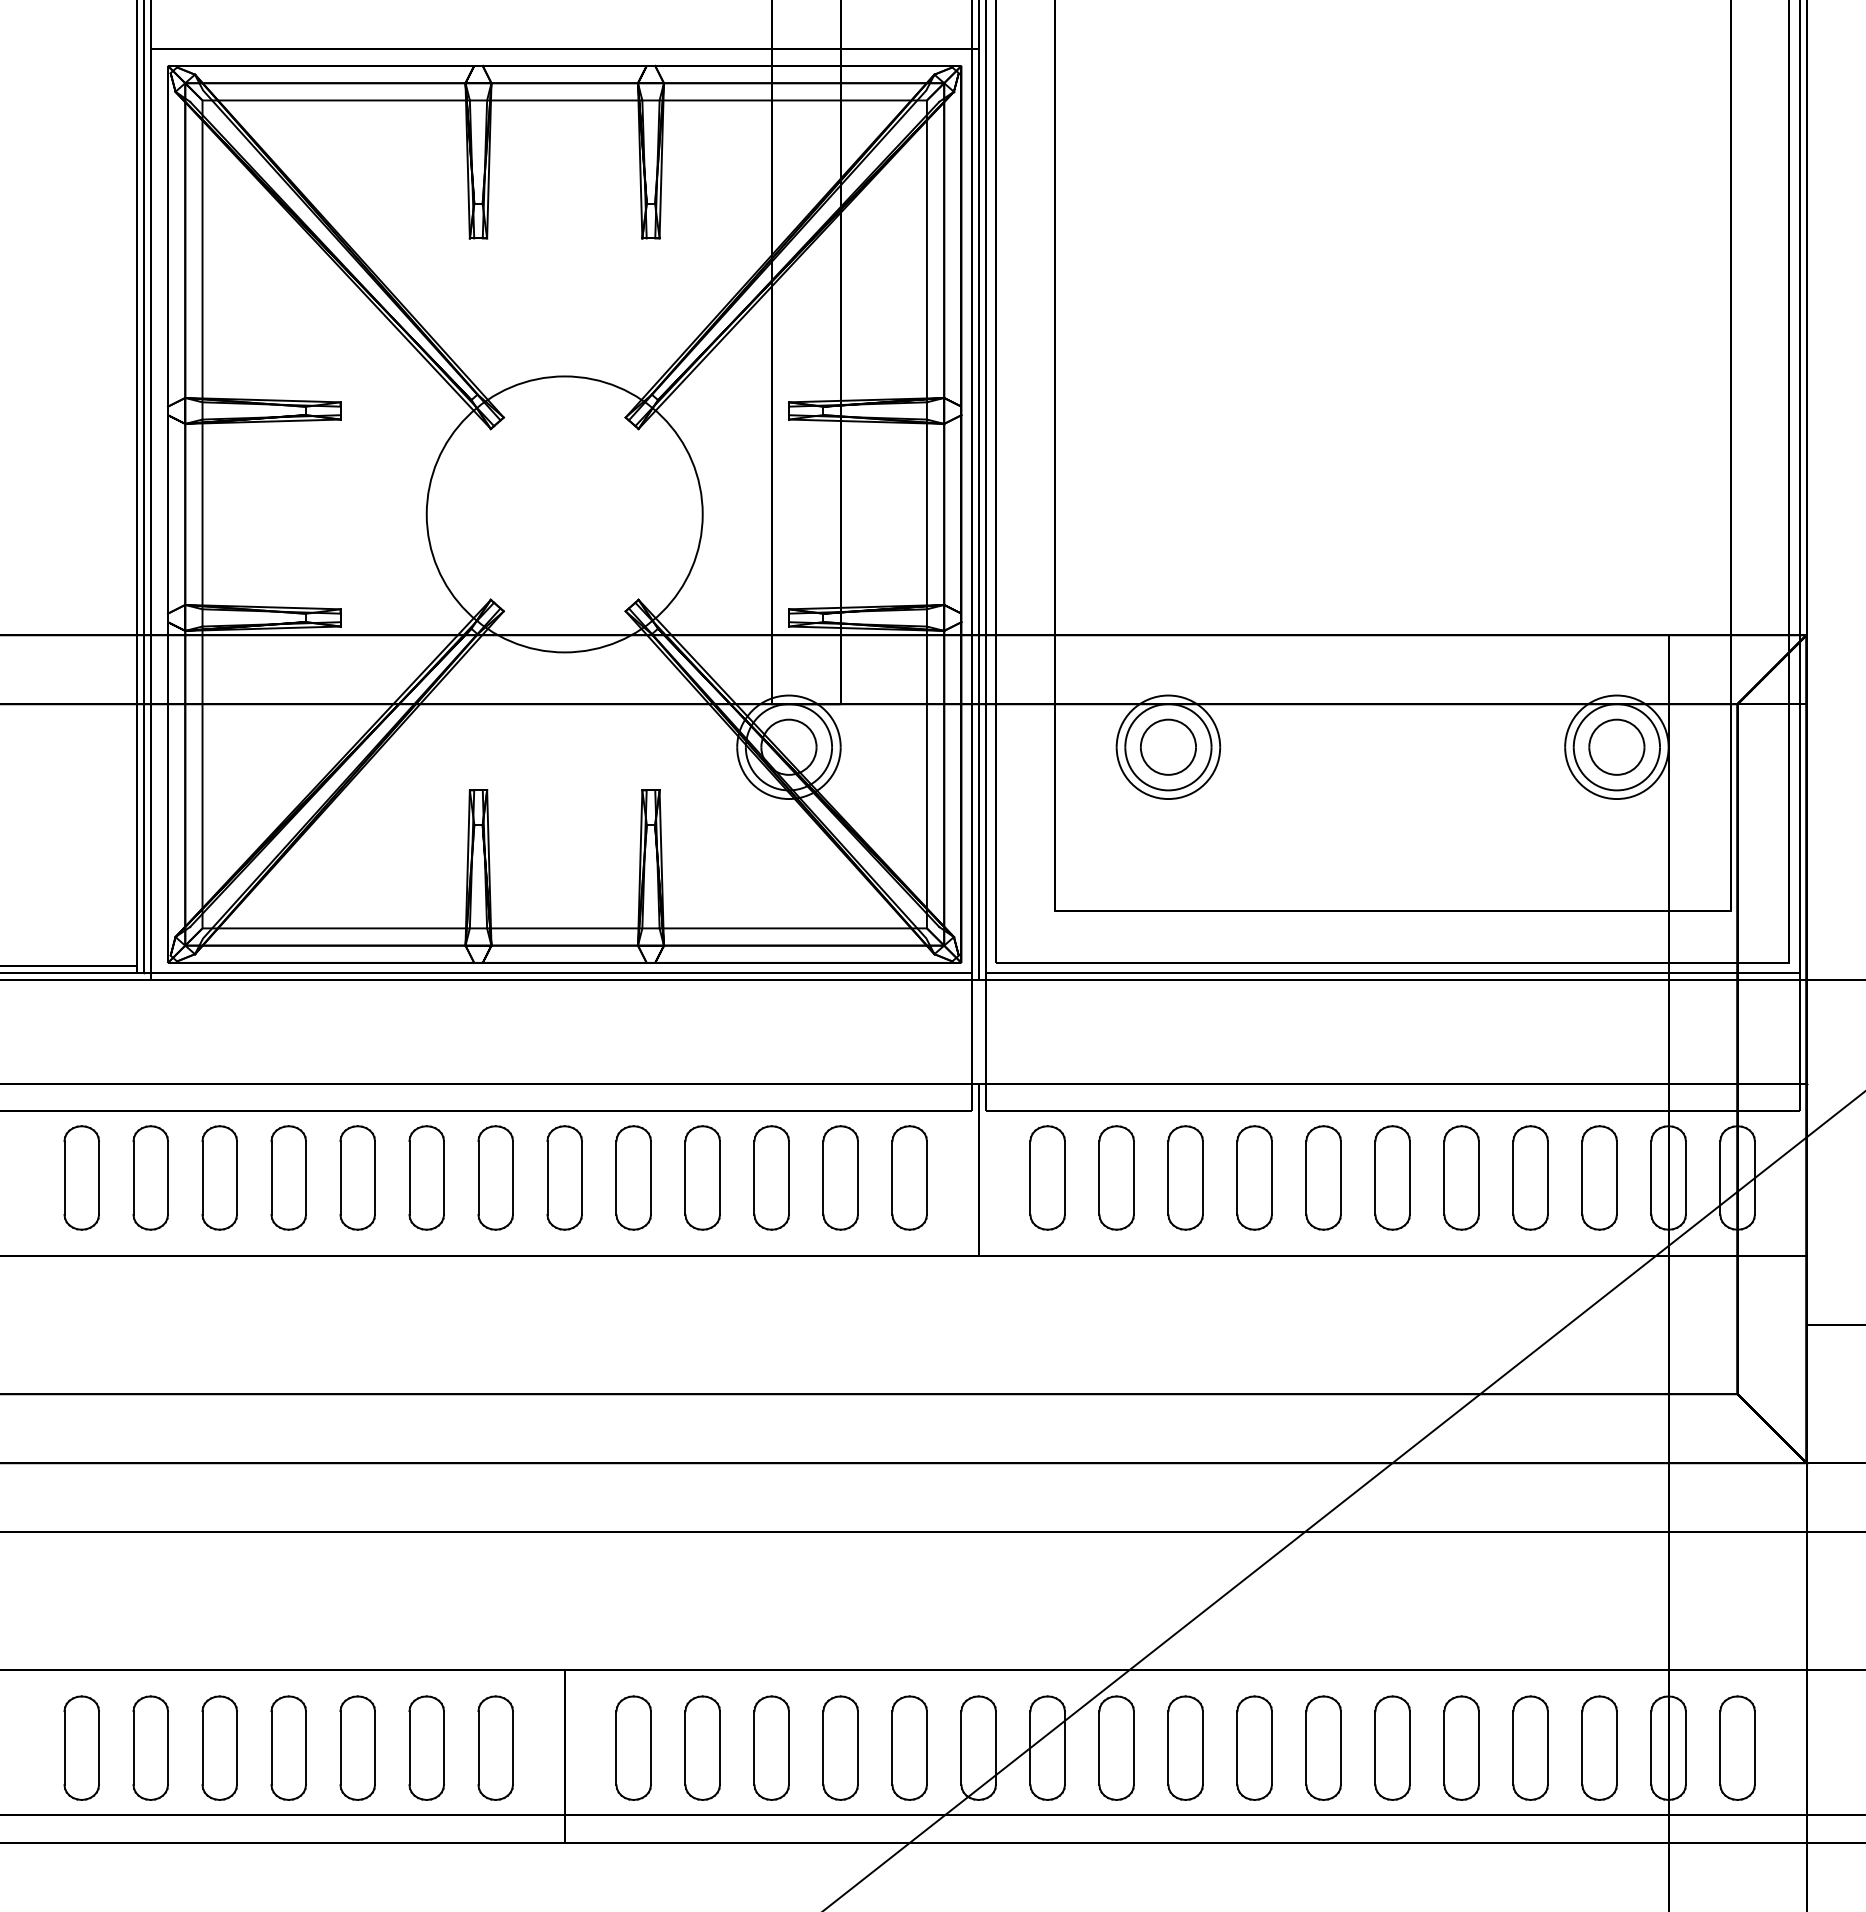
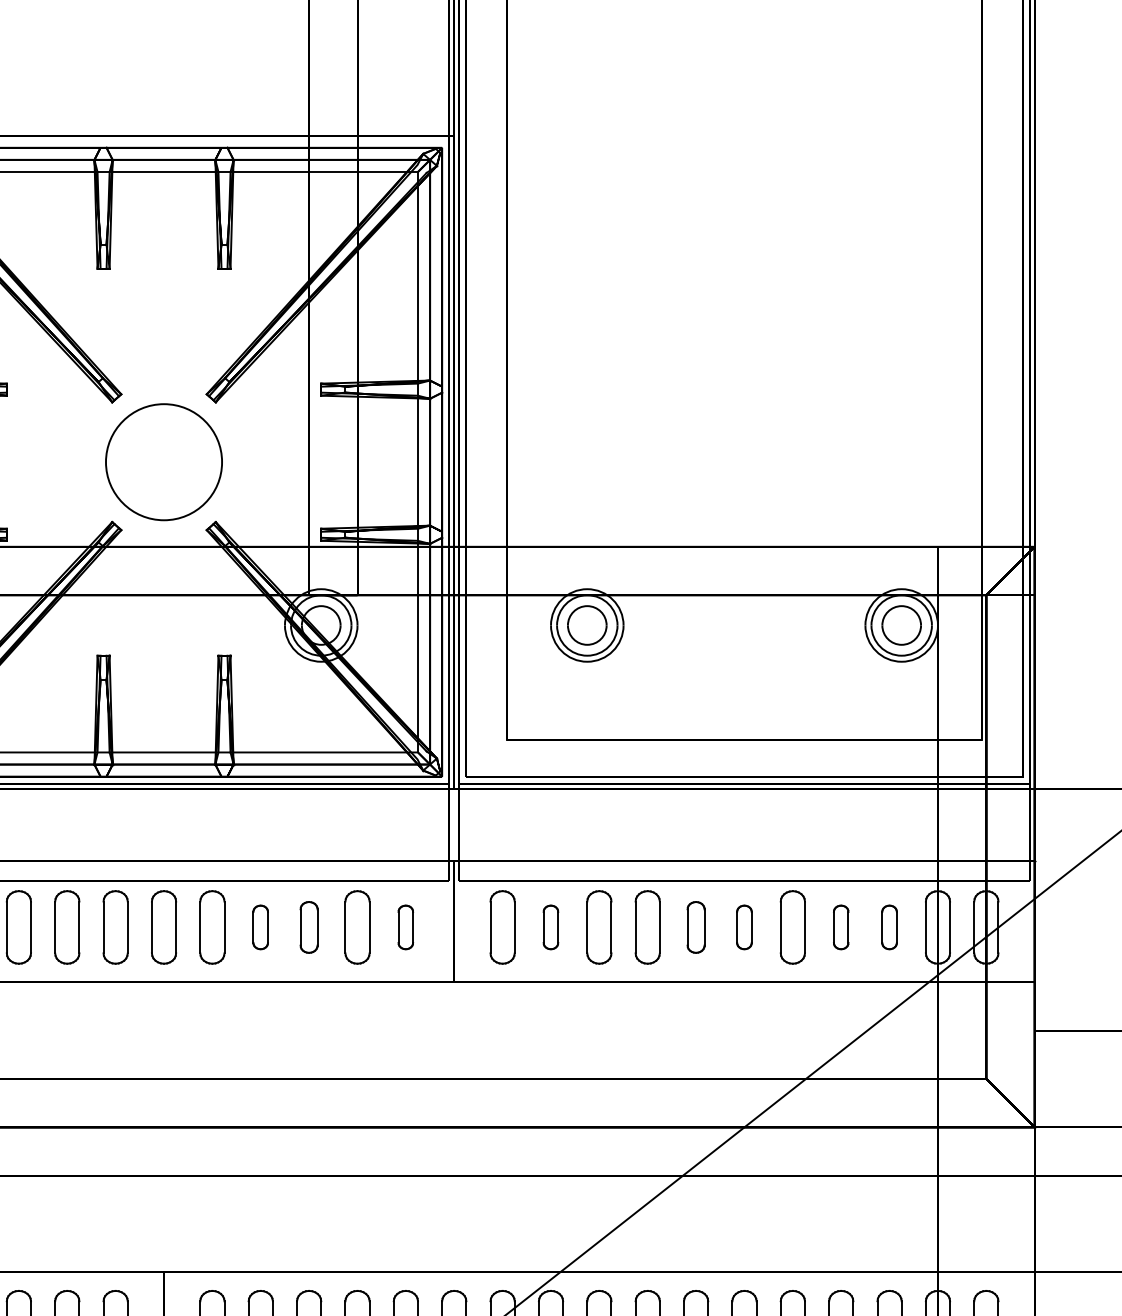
circle: (564, 514) -> (163, 462), size x0.6
part: (702, 1177) -> (260, 927), size x0.6
part: (771, 1177) -> (309, 927), size x0.7
part: (909, 1177) -> (405, 927), size x0.6
part: (1116, 1177) -> (550, 927), size x0.6
part: (1323, 1177) -> (696, 927), size x0.7
part: (1392, 1177) -> (744, 927), size x0.6
part: (1530, 1177) -> (841, 927), size x0.6
part: (1599, 1177) -> (889, 927), size x0.6

